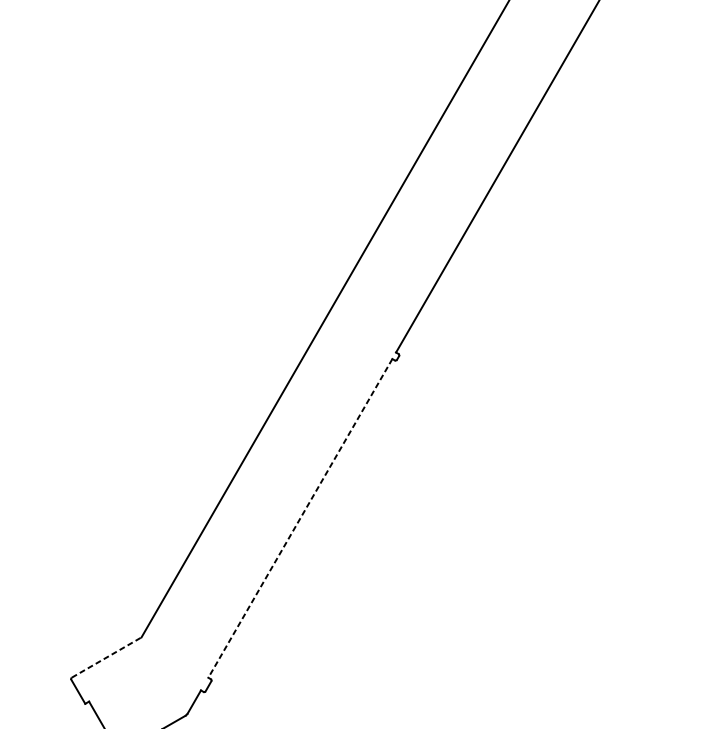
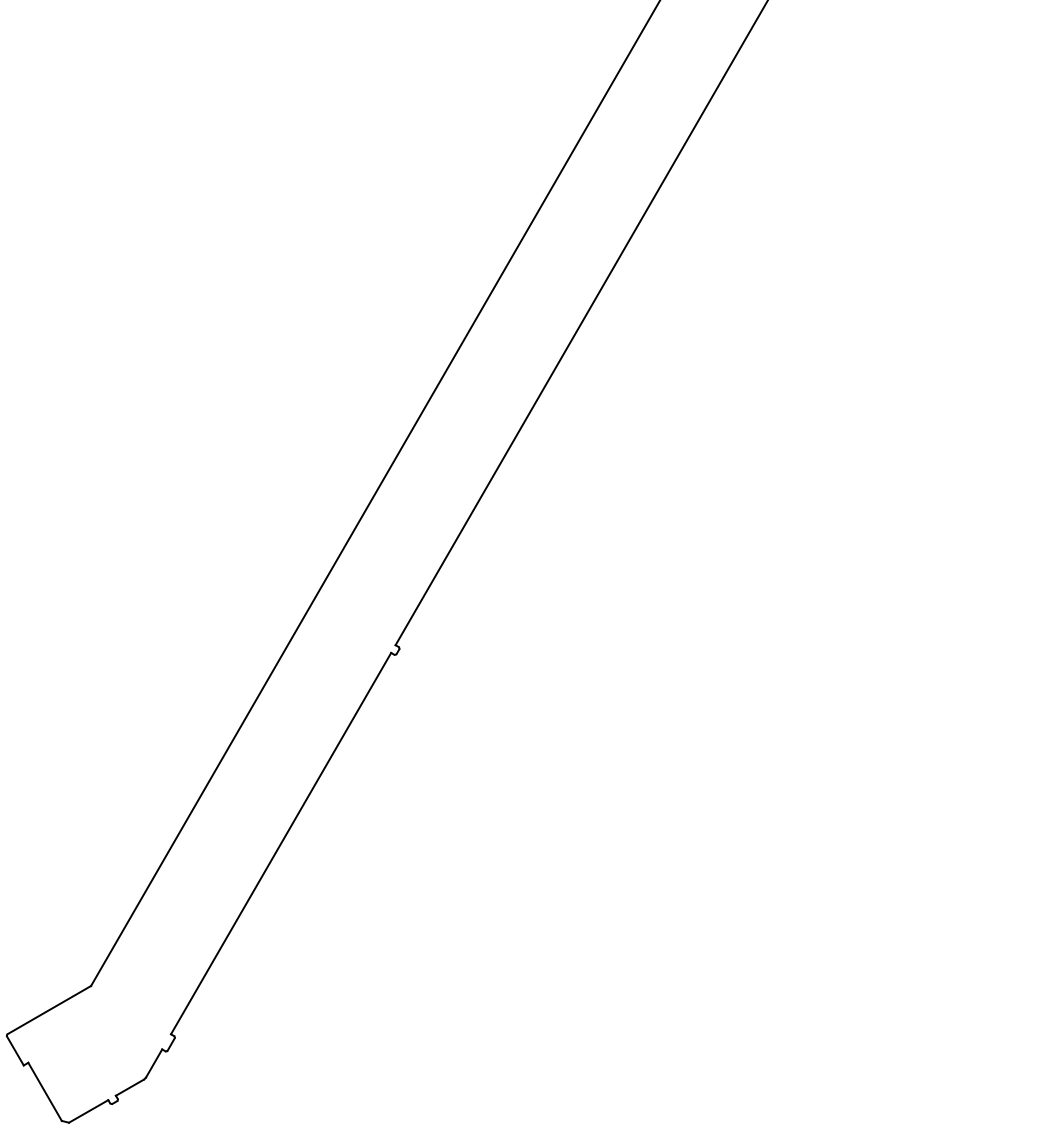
line: (299, 519) -> (280, 844), dashed -> solid
line: (106, 657) -> (49, 1009), dashed -> solid

